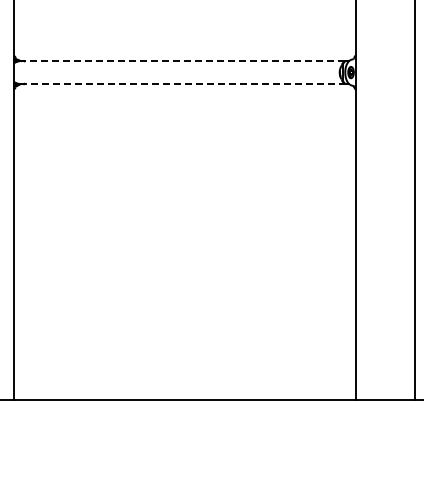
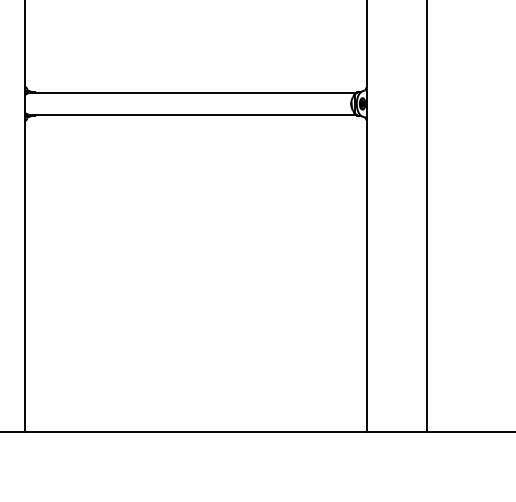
line: (181, 61) -> (193, 92), dashed -> solid
line: (181, 84) -> (193, 115), dashed -> solid

